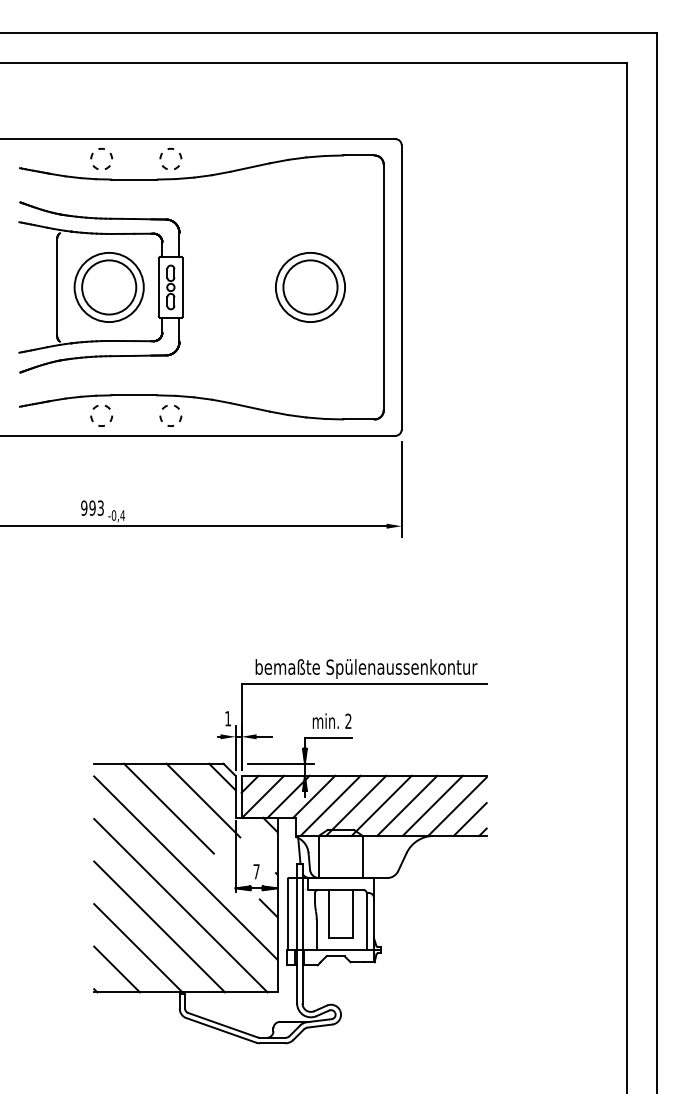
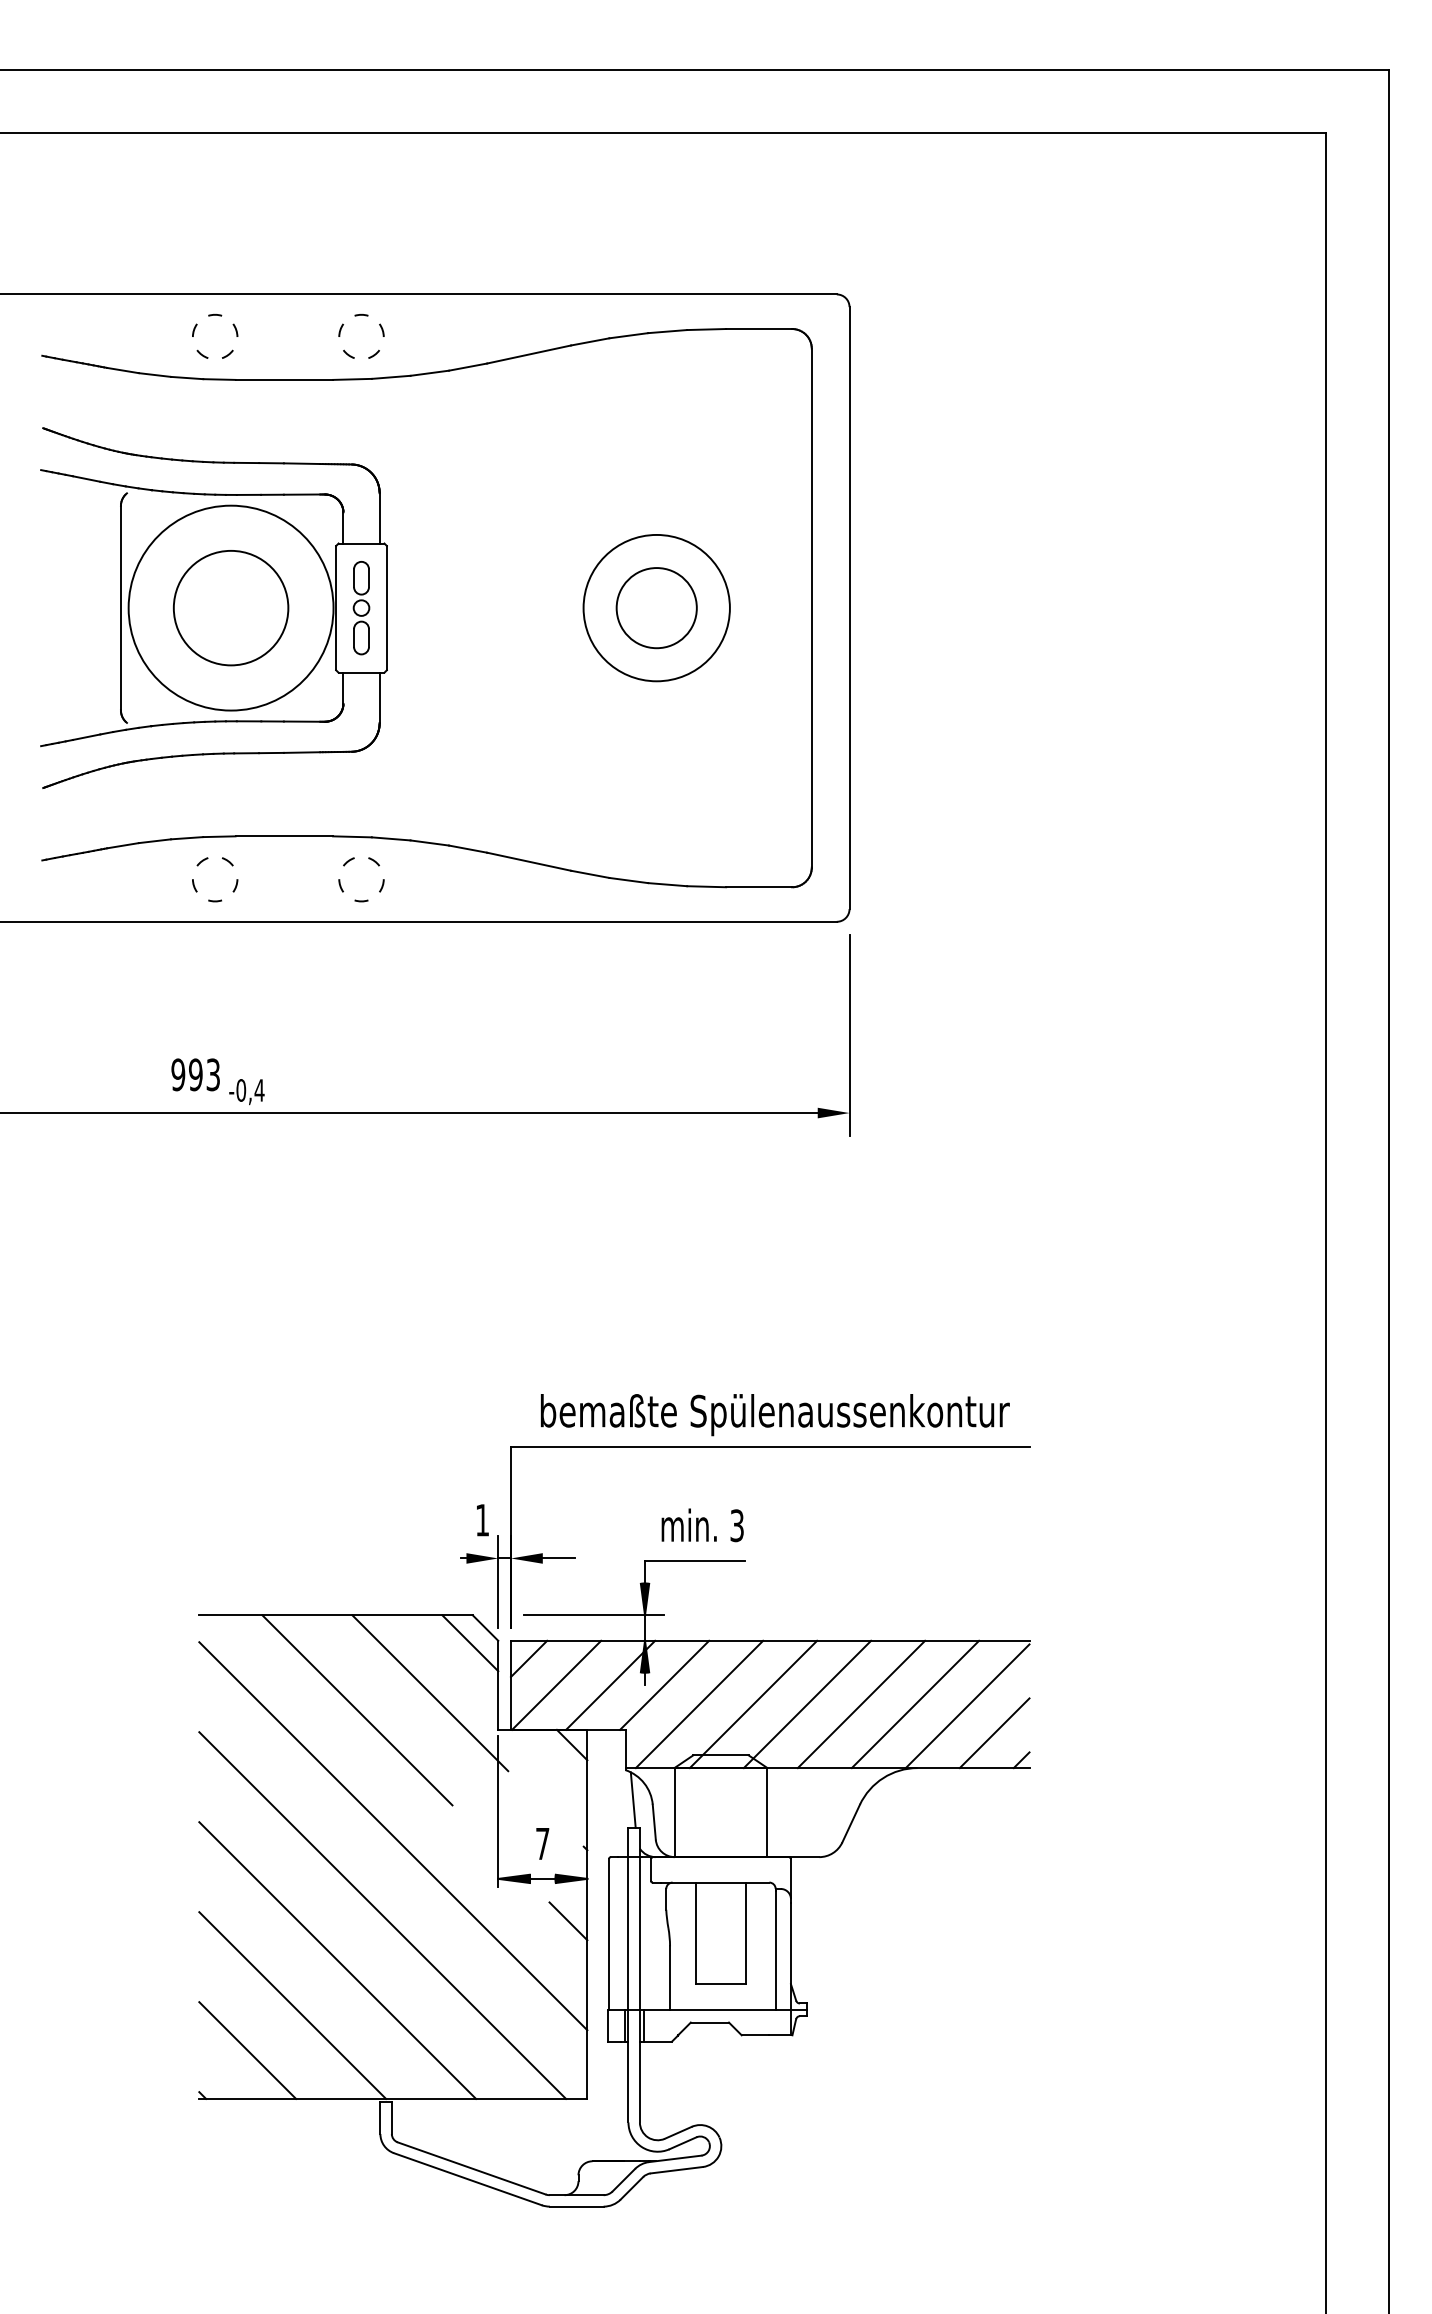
circle: (108, 287) -> (229, 608), size x1.4
circle: (310, 287) -> (656, 608), size x0.7
text: (348, 721) -> (737, 1526), 2 -> 3

